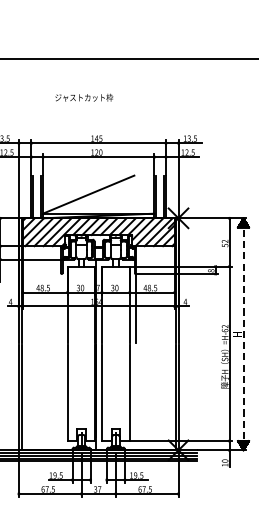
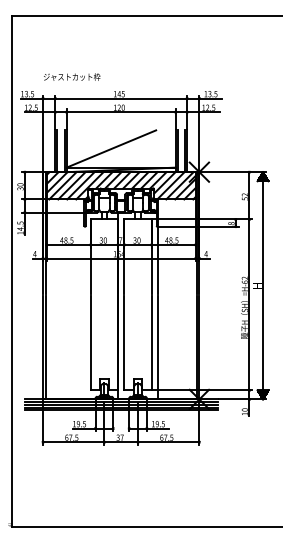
text: (84, 97) -> (72, 76), moved
line: (243, 334) -> (263, 285), dashed -> solid
line: (135, 397) -> (157, 347), added

